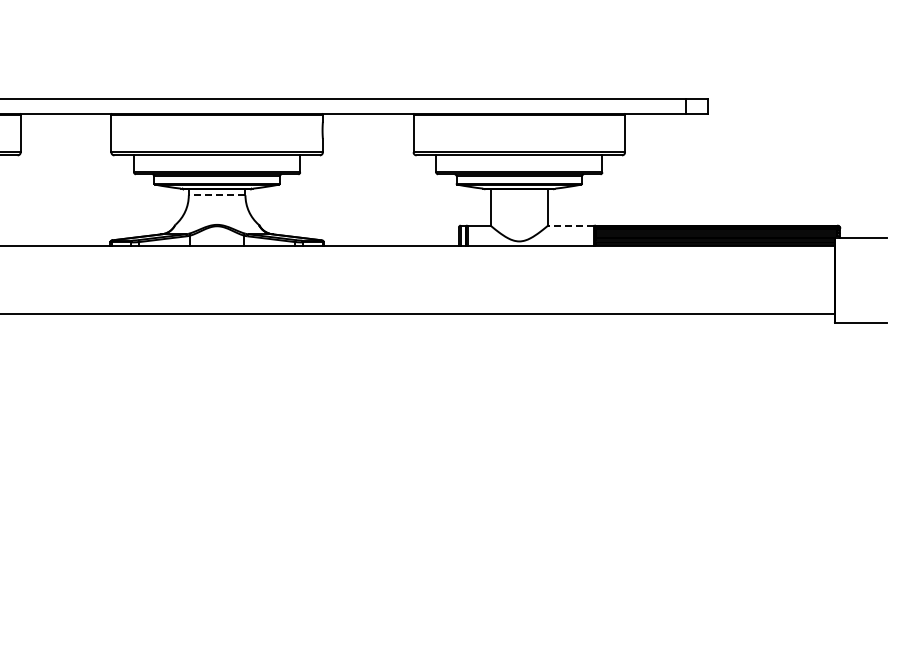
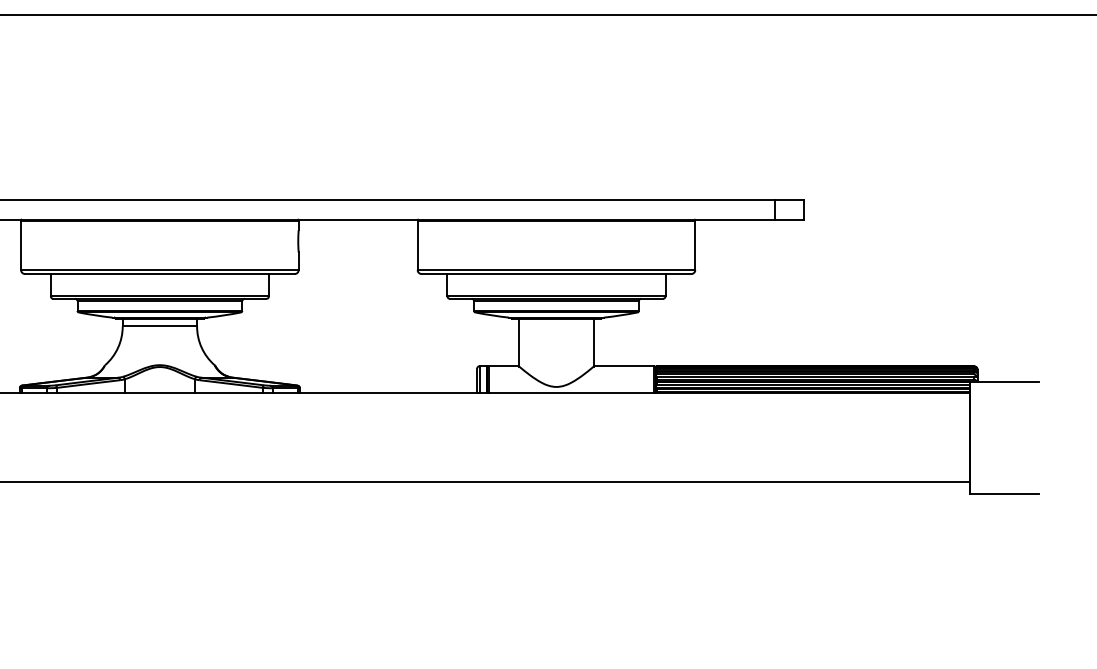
line: (216, 195) -> (159, 326), dashed -> solid
line: (570, 225) -> (623, 366), dashed -> solid

